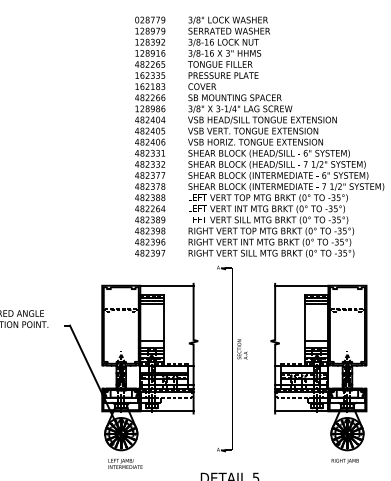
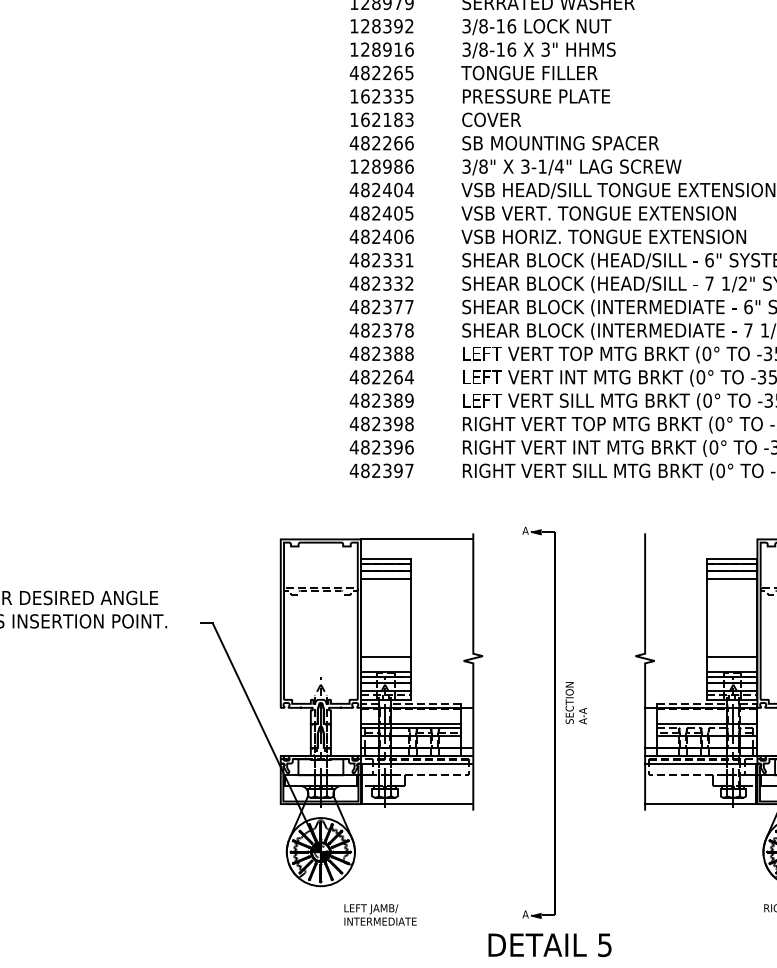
line: (301, 285) -> (700, 538), removed
part: (232, 358) -> (555, 722), moved
text: (125, 463) -> (380, 913), moved

